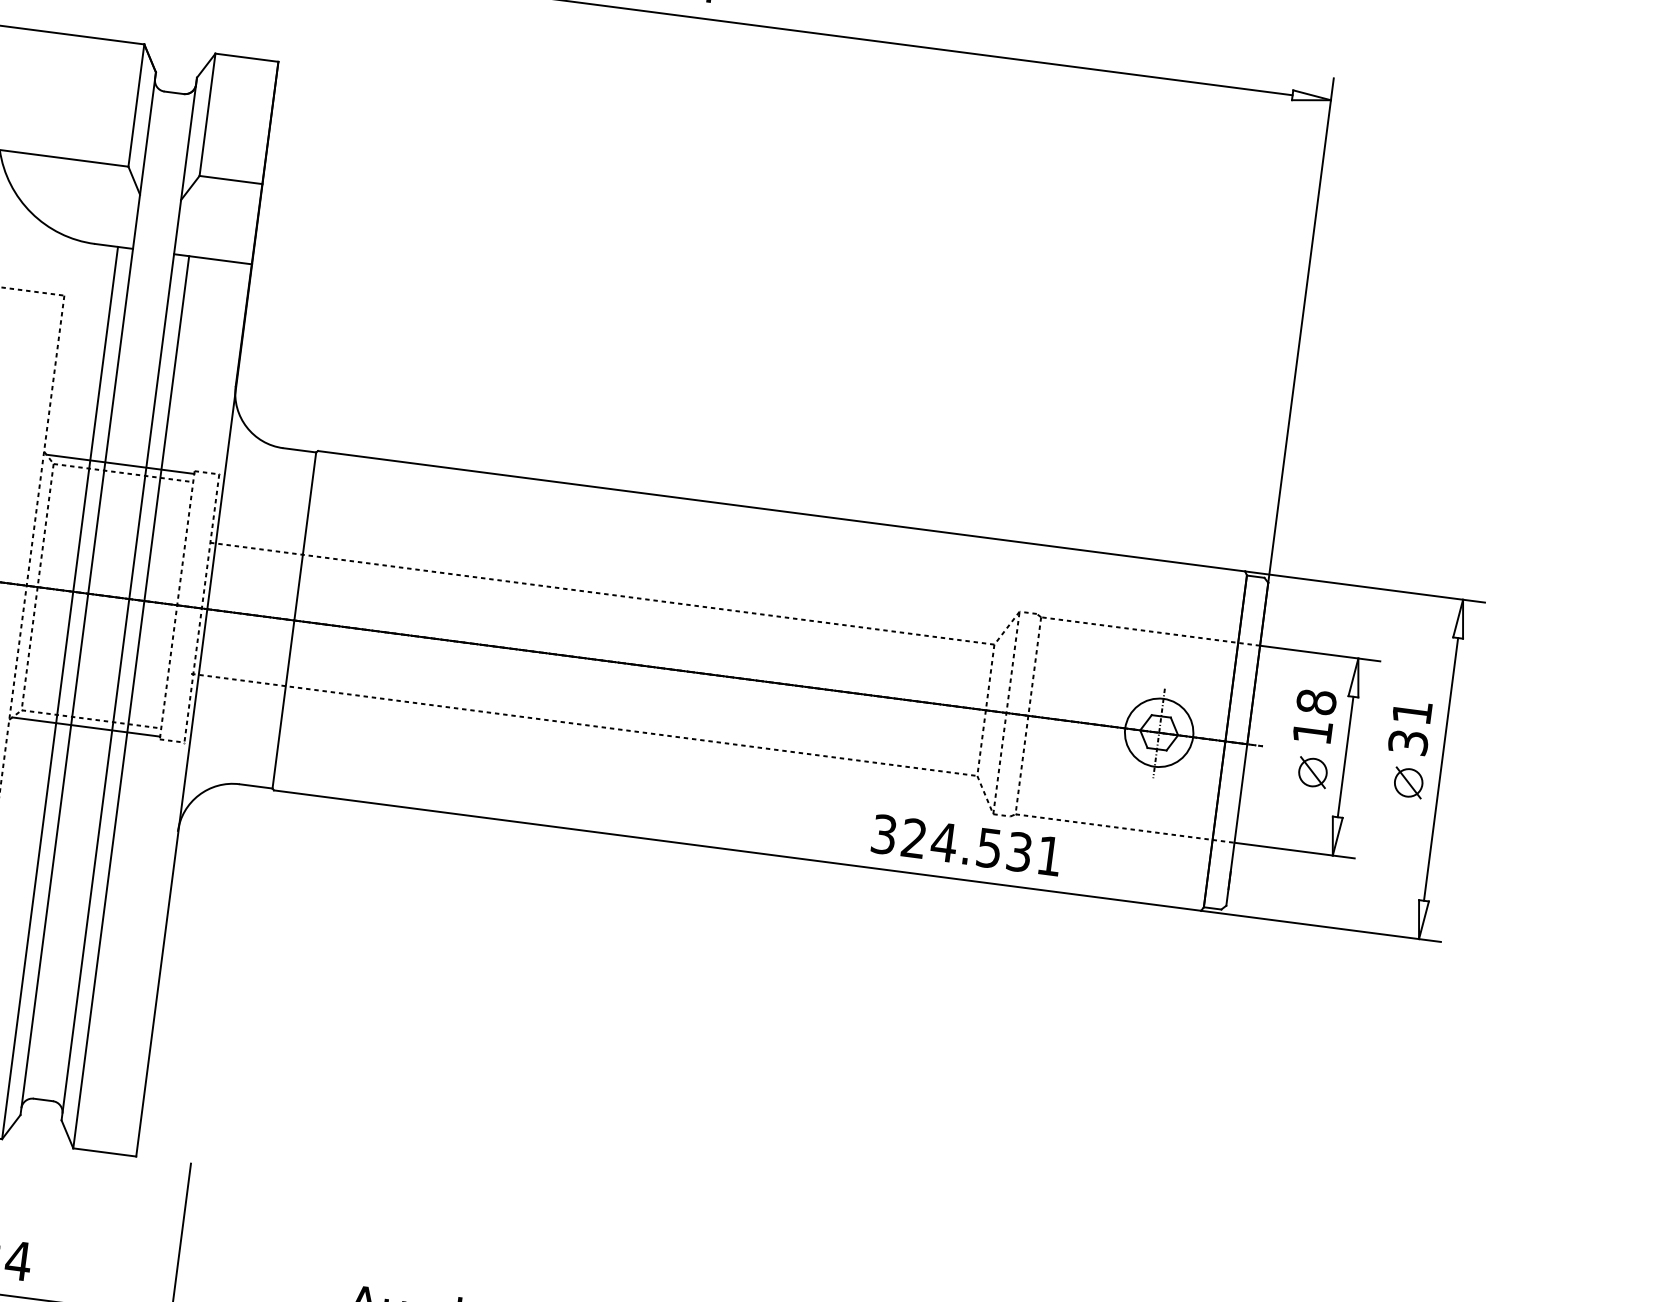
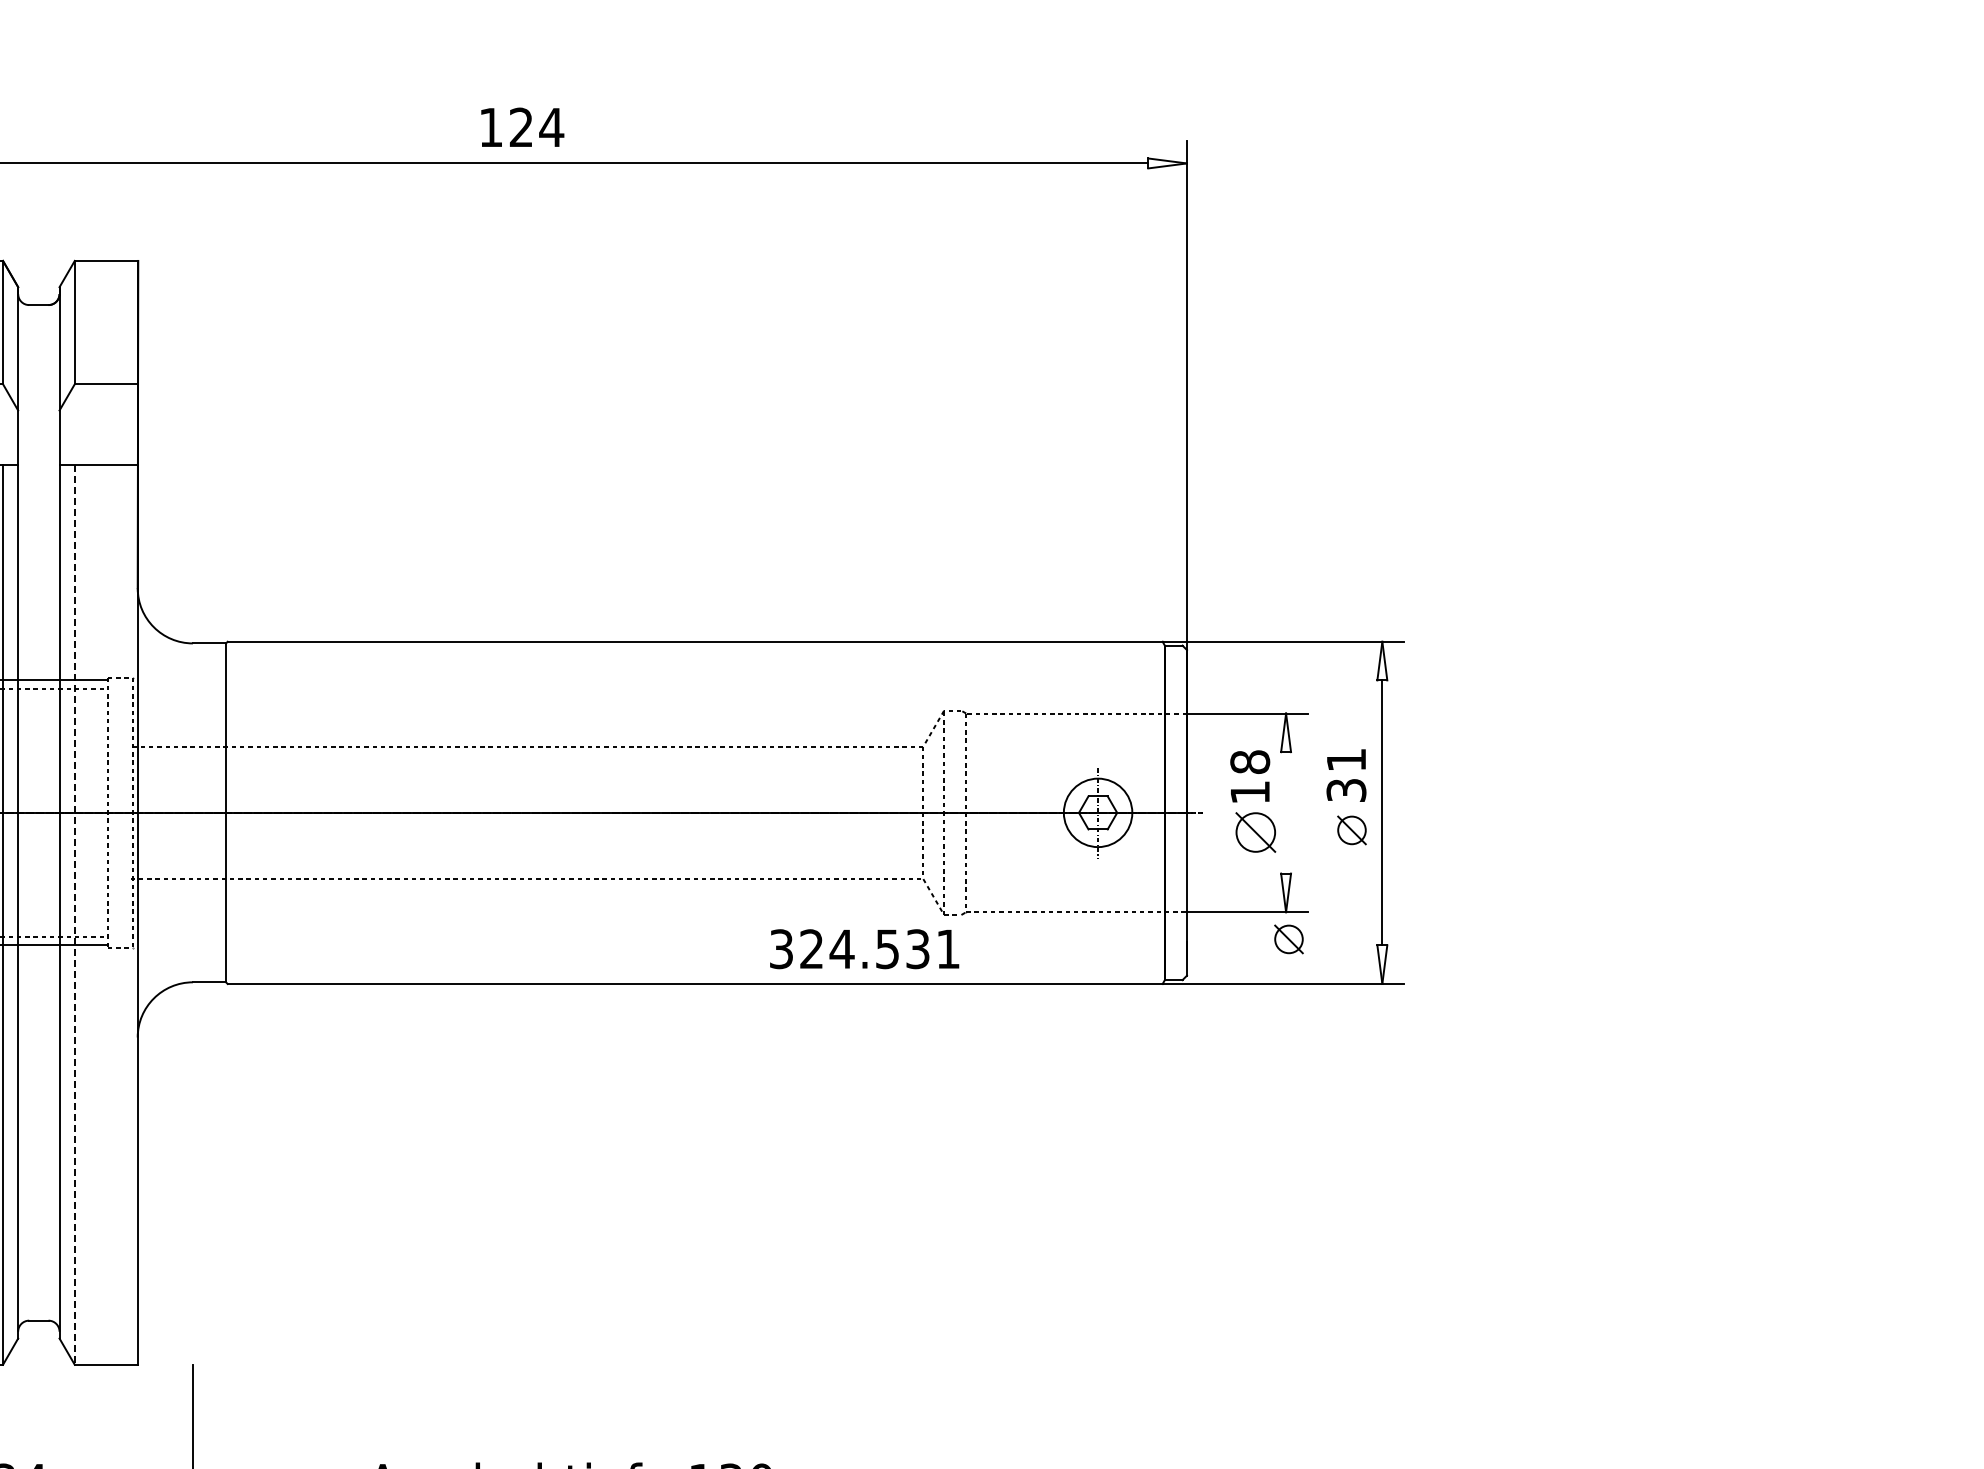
line: (131, 701) -> (74, 914), solid -> dashed
line: (1346, 756) -> (1286, 812), removed
part: (1312, 772) -> (1255, 832), size x1.4
text: (966, 845) -> (864, 949), moved
part: (1331, 882) -> (1288, 939), added

